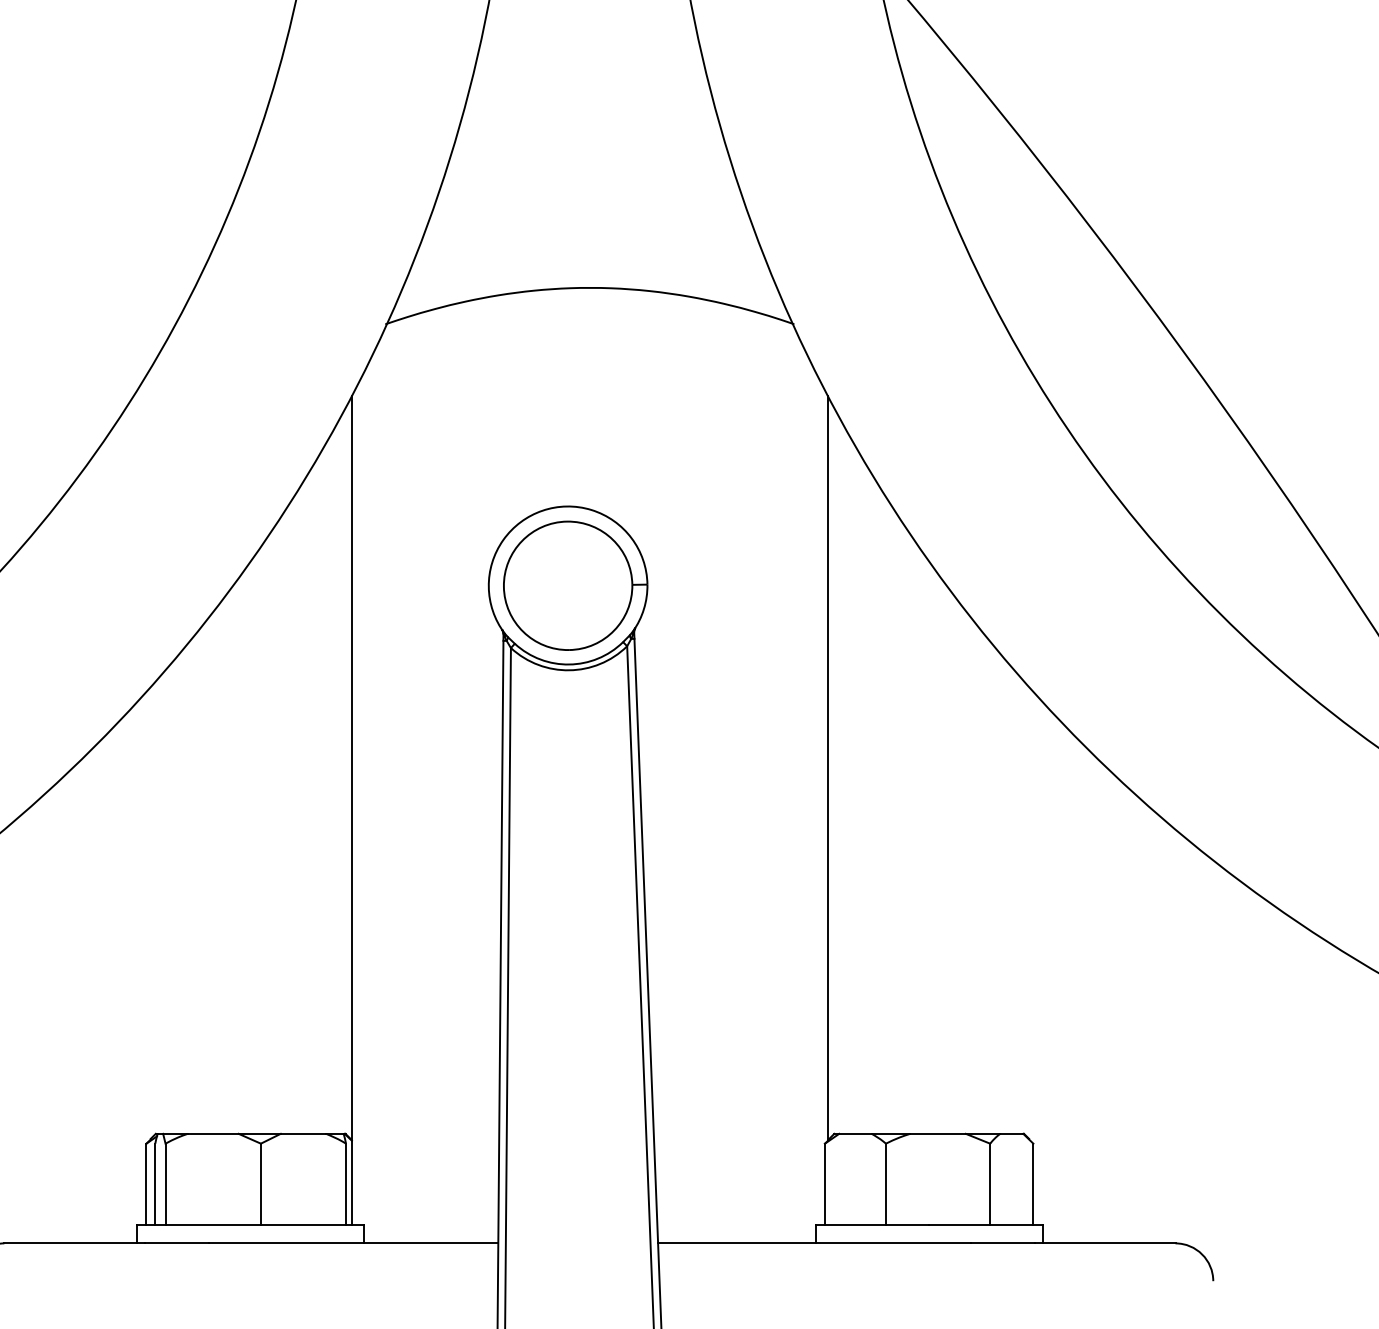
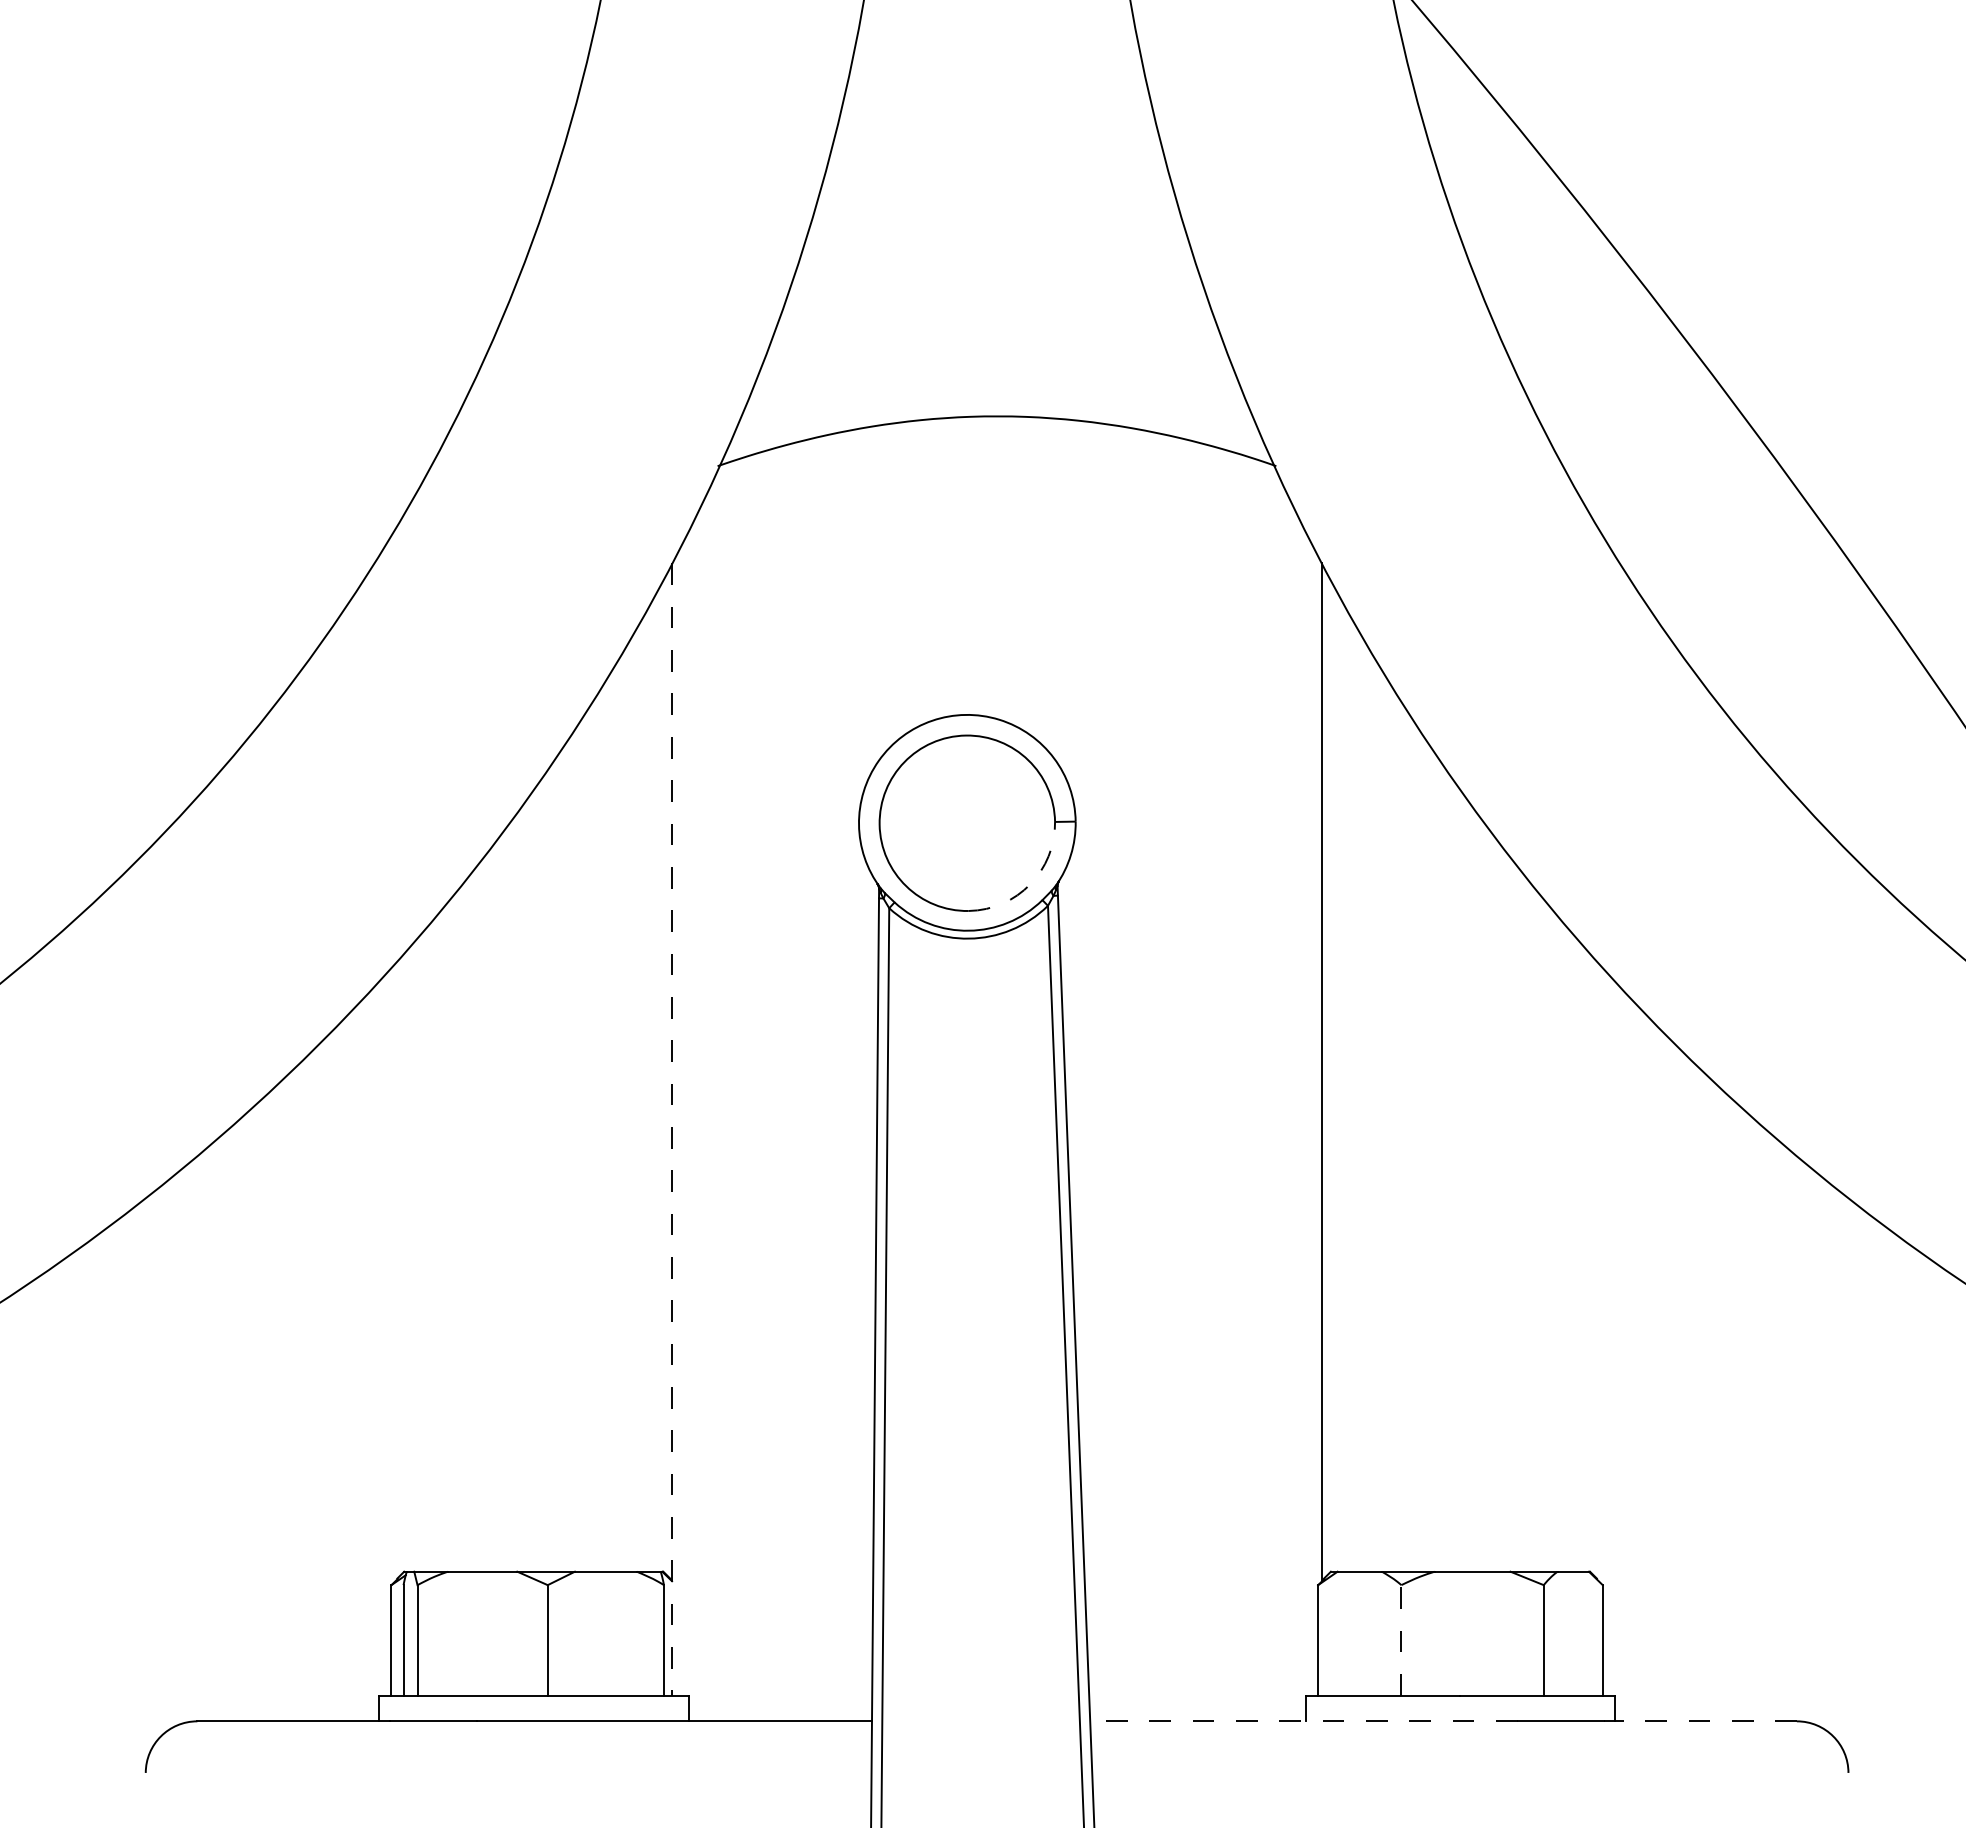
arc: (614, 630) -> (1030, 884), solid -> dashed
line: (352, 810) -> (672, 1130), solid -> dashed
line: (886, 1183) -> (1401, 1639), solid -> dashed
line: (814, 1243) -> (1303, 1721), solid -> dashed
line: (1104, 1243) -> (1700, 1721), solid -> dashed

